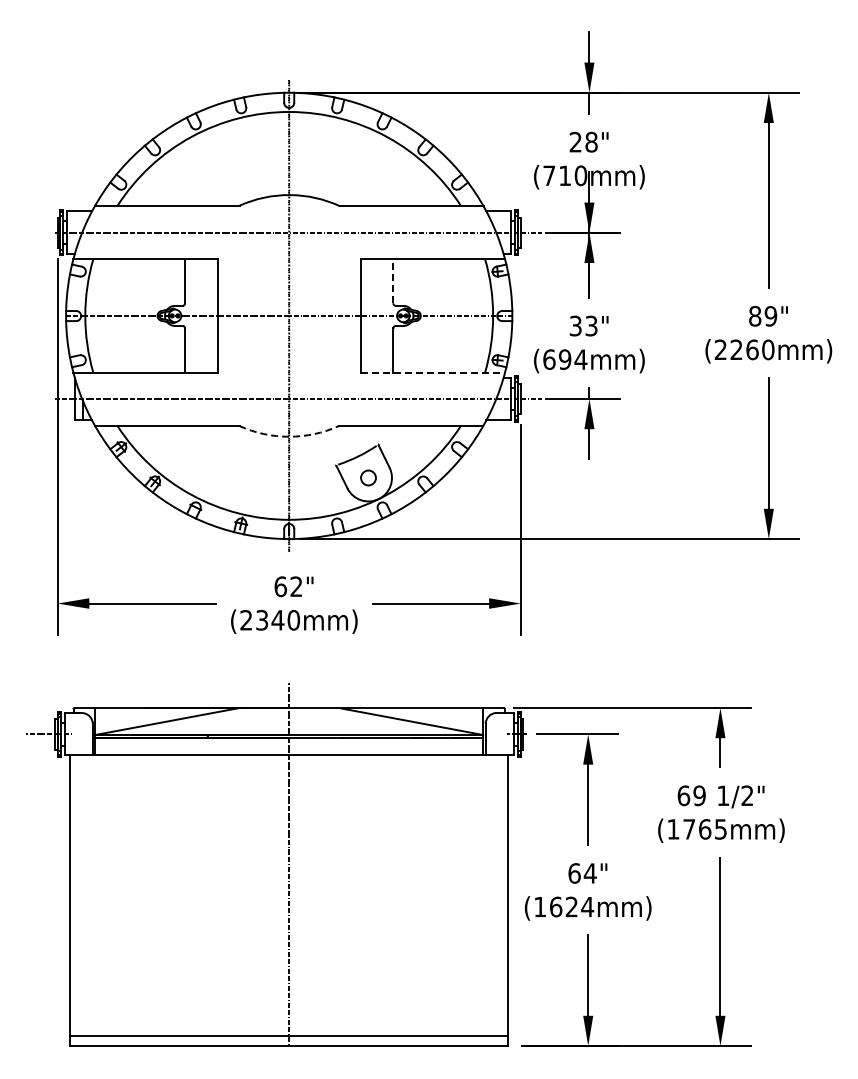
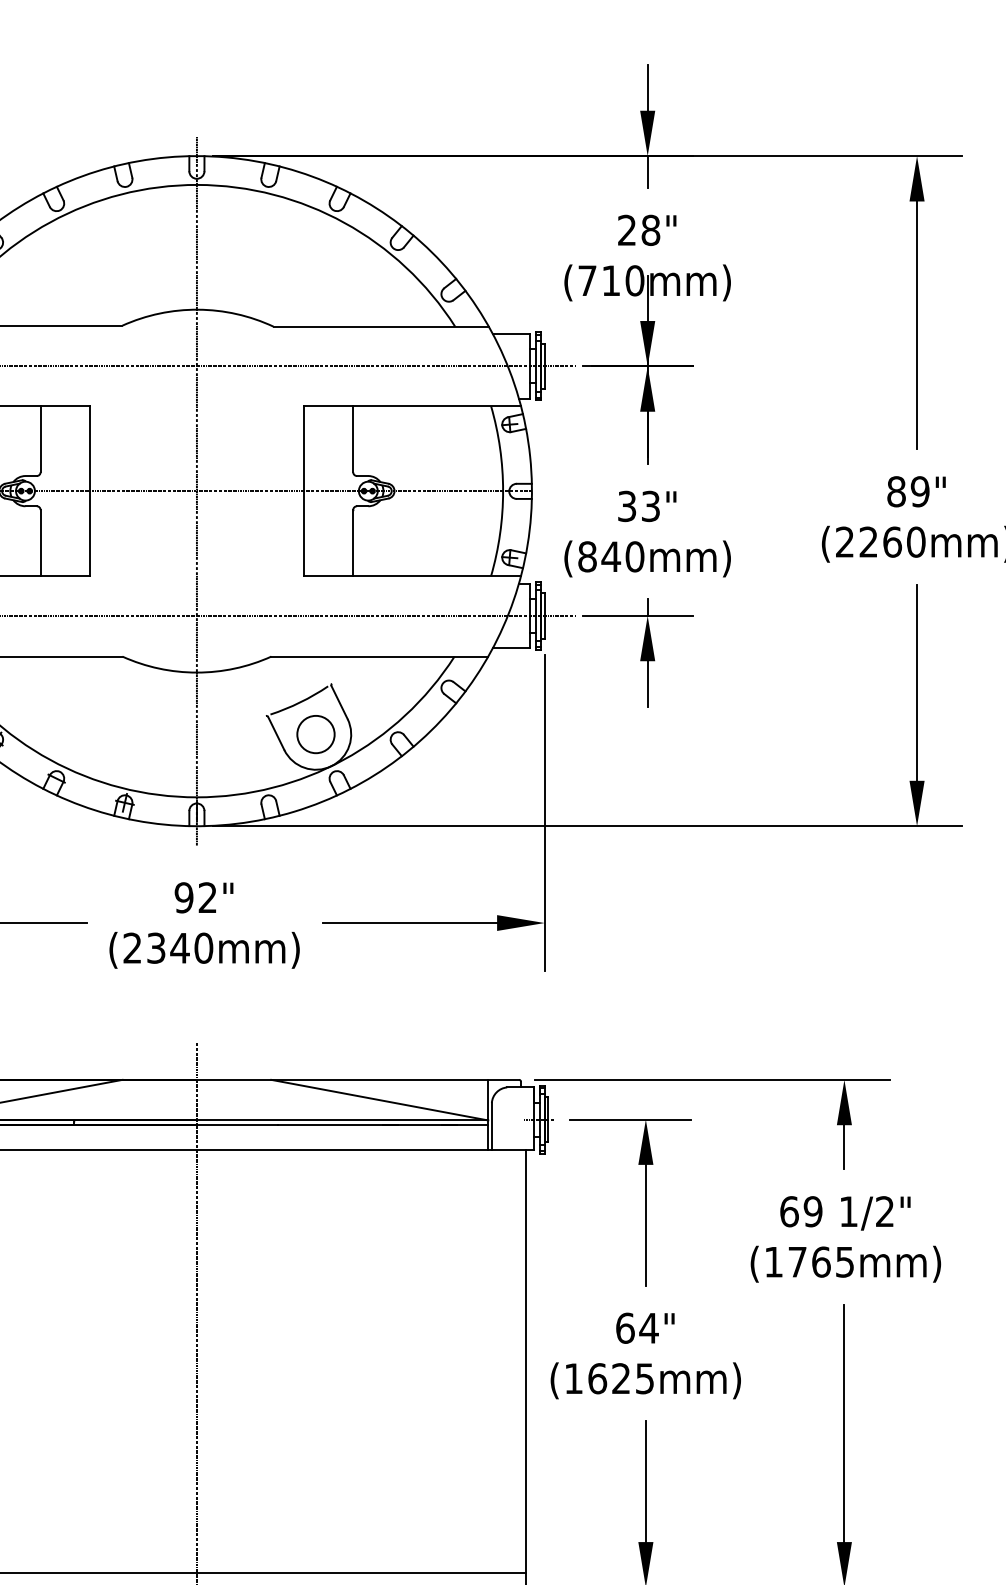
line: (393, 280) -> (353, 437), dashed -> solid
text: (565, 359) -> (611, 556), (694mm) -> (840mm)
line: (433, 372) -> (413, 576), dashed -> solid
arc: (289, 436) -> (197, 672), dashed -> solid
circle: (368, 477) -> (315, 733), size x1.67
text: (280, 586) -> (183, 897), 62" -> 92"
text: (587, 907) -> (644, 1379), (1624mm) -> (1625mm)

